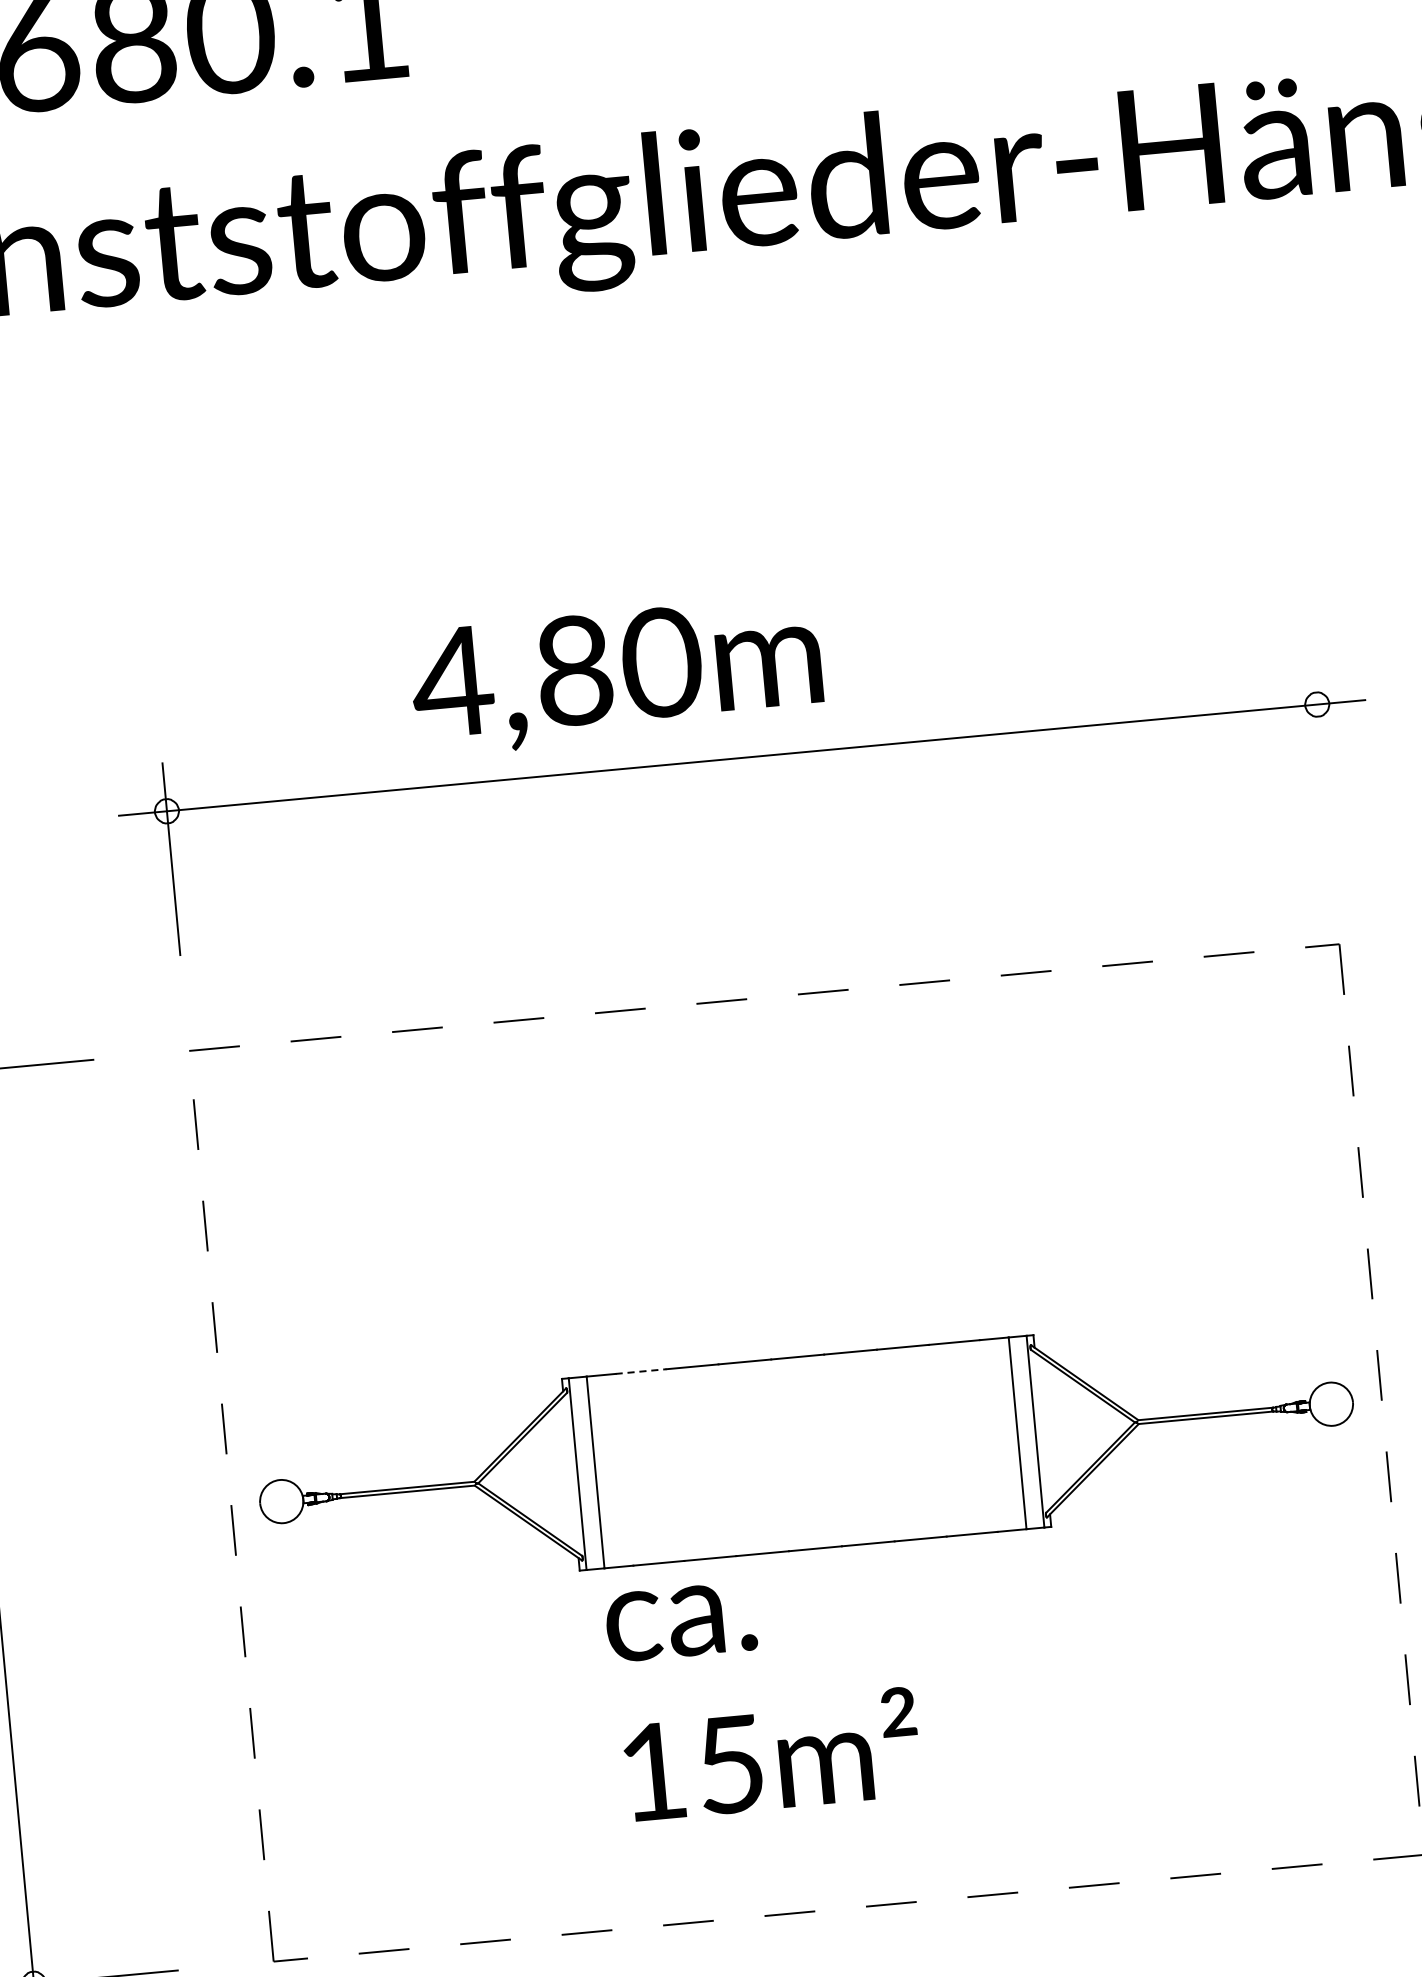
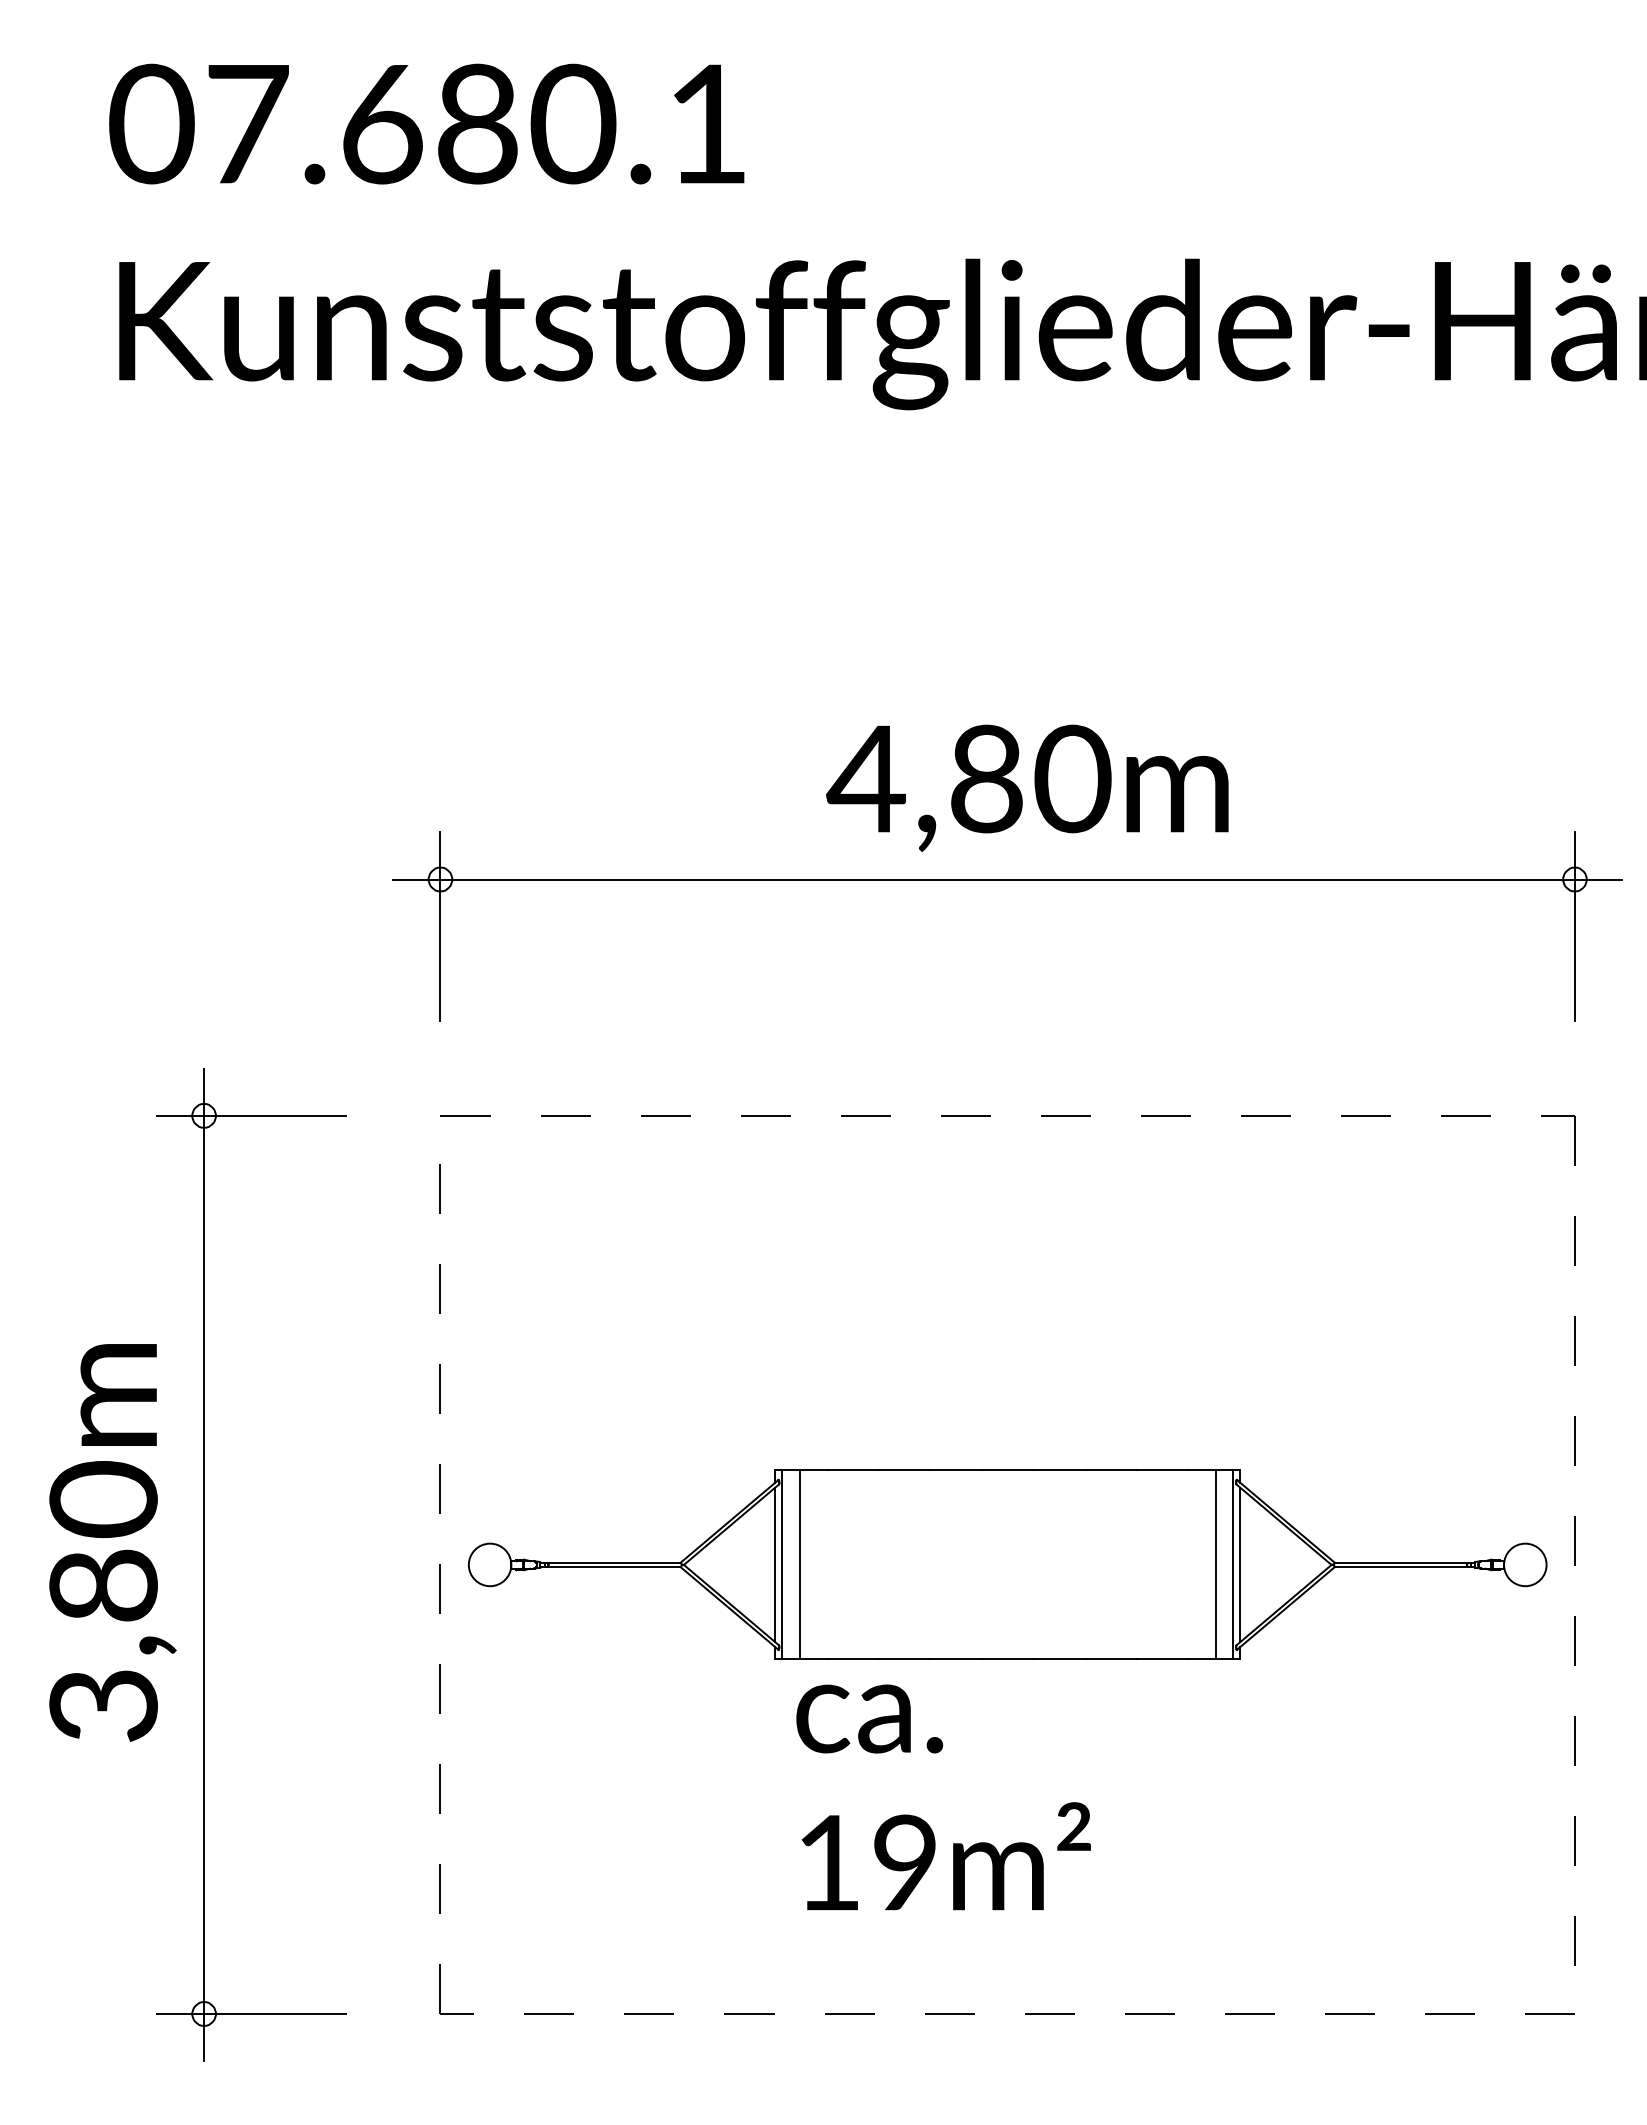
text: (616, 675) -> (1027, 787), moved
line: (1321, 752) -> (1574, 926), added
line: (641, 1371) -> (853, 1470), dashed -> solid
line: (1042, 1430) -> (1240, 1564), added
line: (571, 1474) -> (775, 1564), added
text: (729, 1764) -> (904, 1862), 15m² -> 19m²

